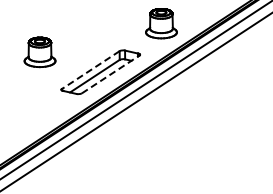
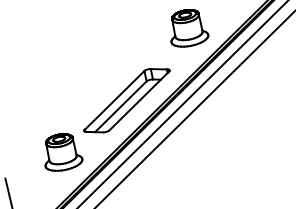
part: (39, 52) -> (61, 152), moved
line: (90, 70) -> (114, 101), dashed -> solid
line: (111, 74) -> (140, 100), dashed -> solid

